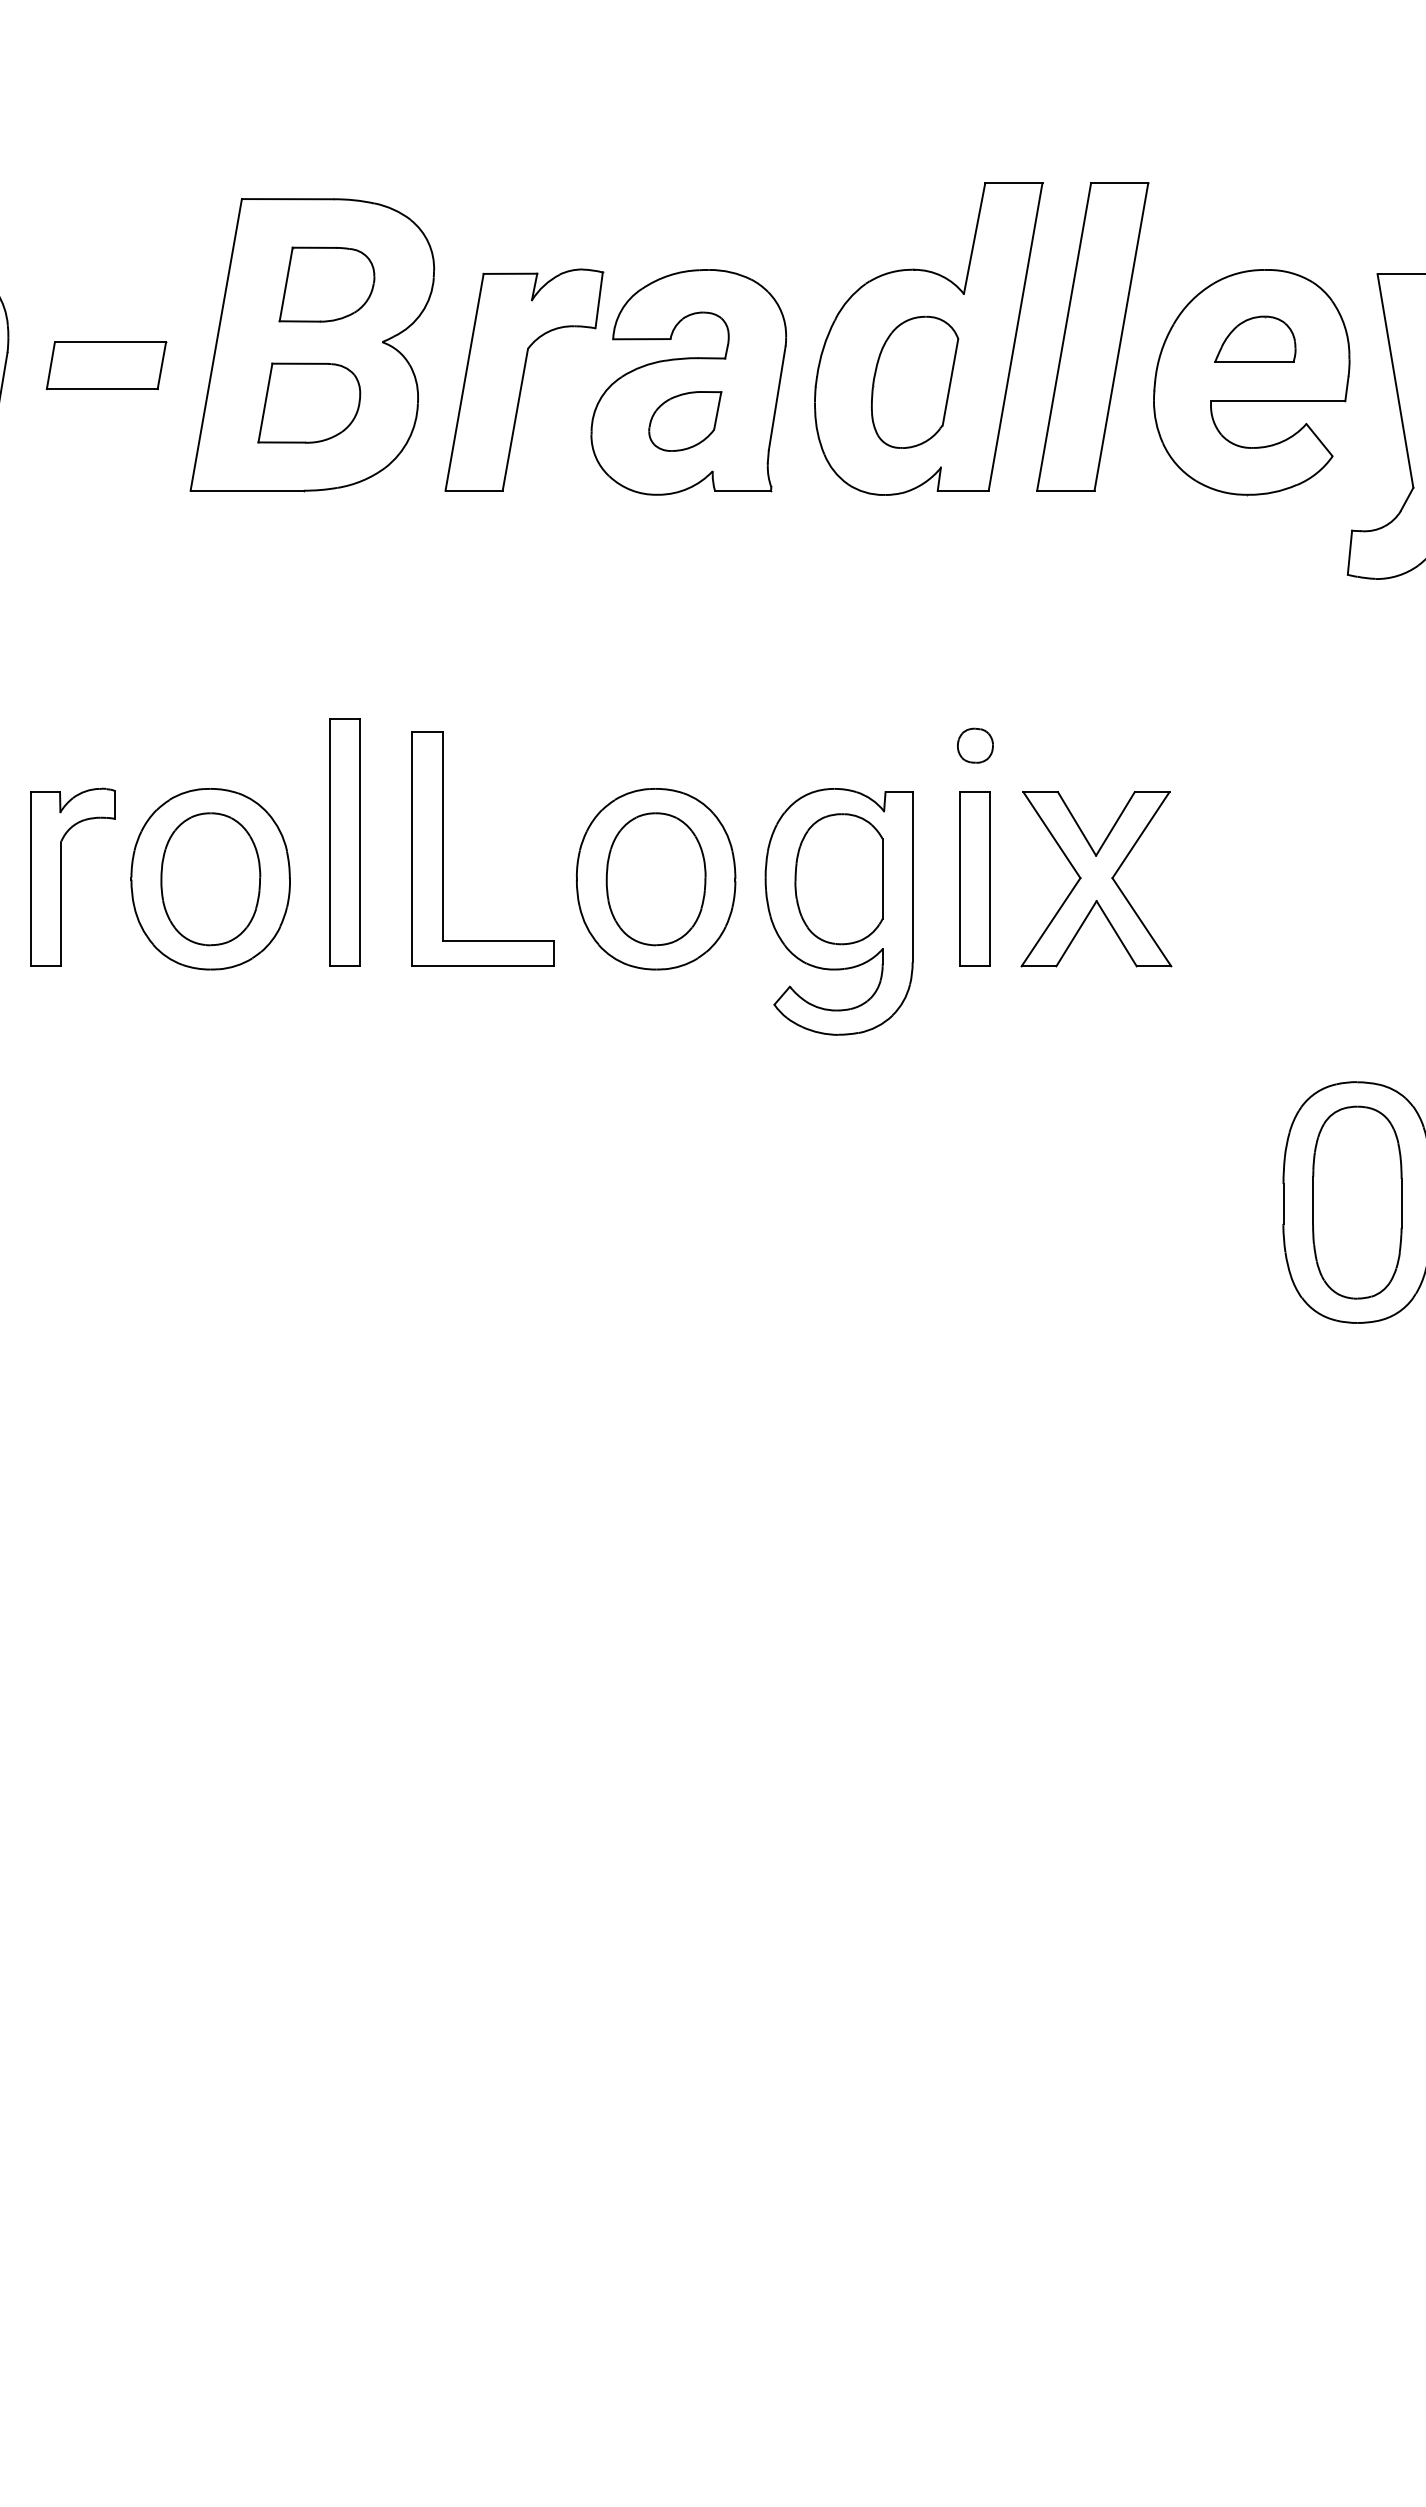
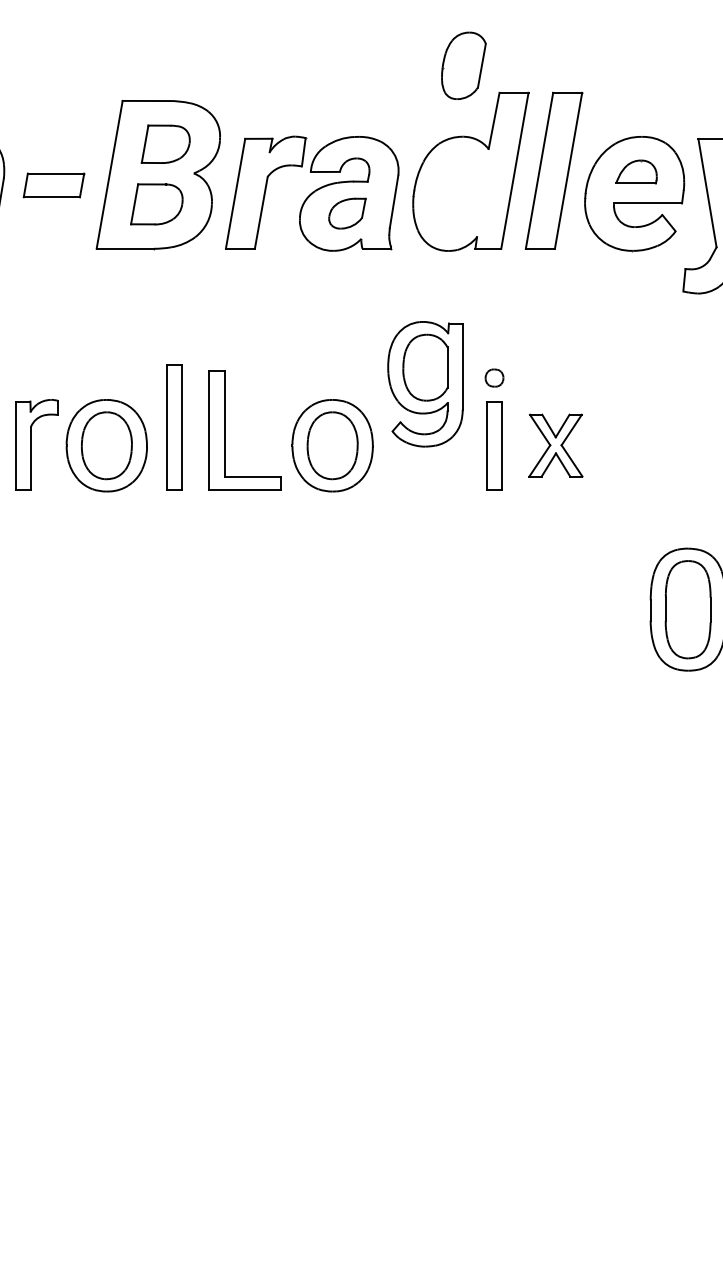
part: (914, 381) -> (463, 65), moved
part: (1095, 878) -> (555, 445), size x0.7
part: (839, 912) -> (425, 384), moved

